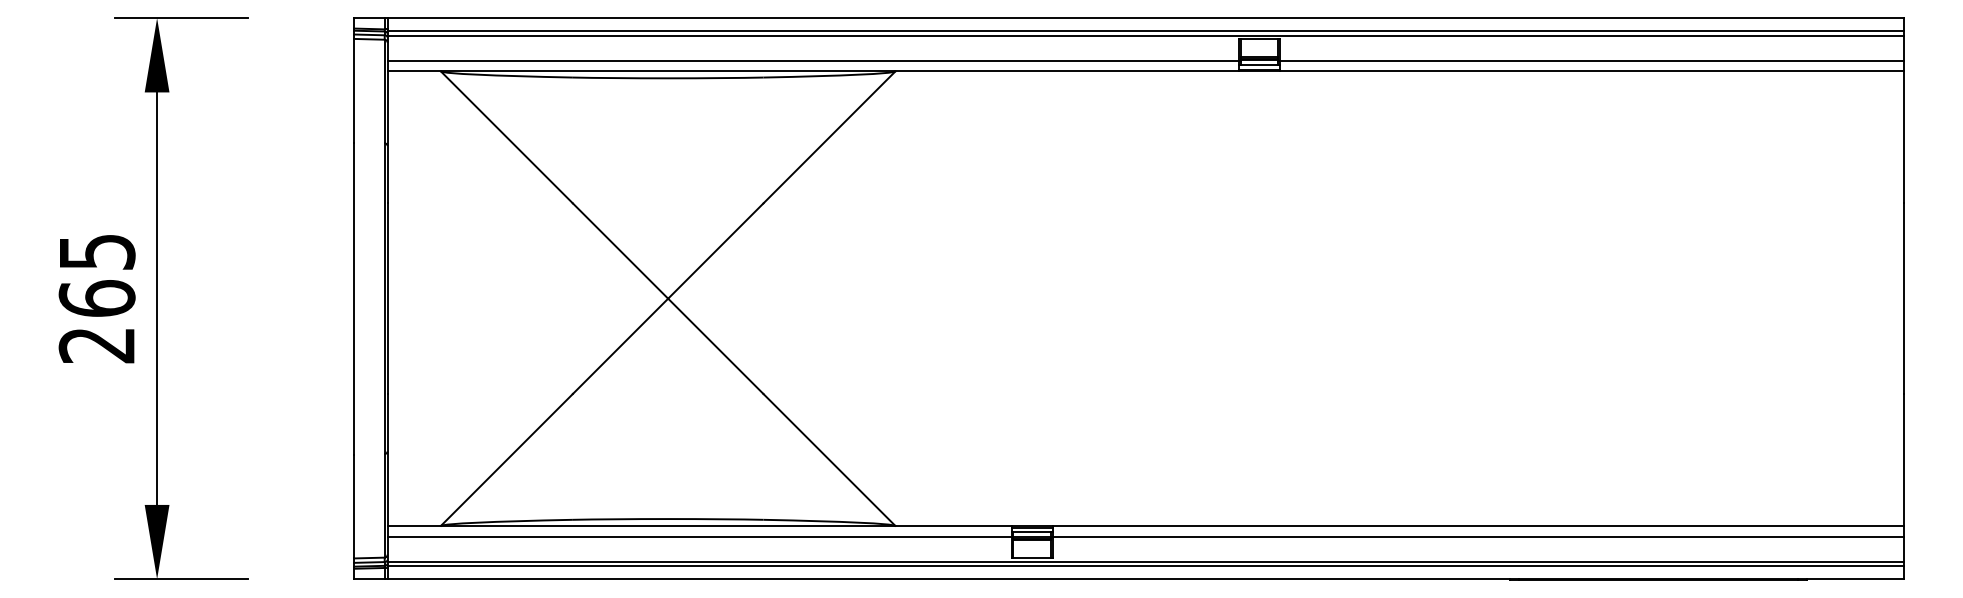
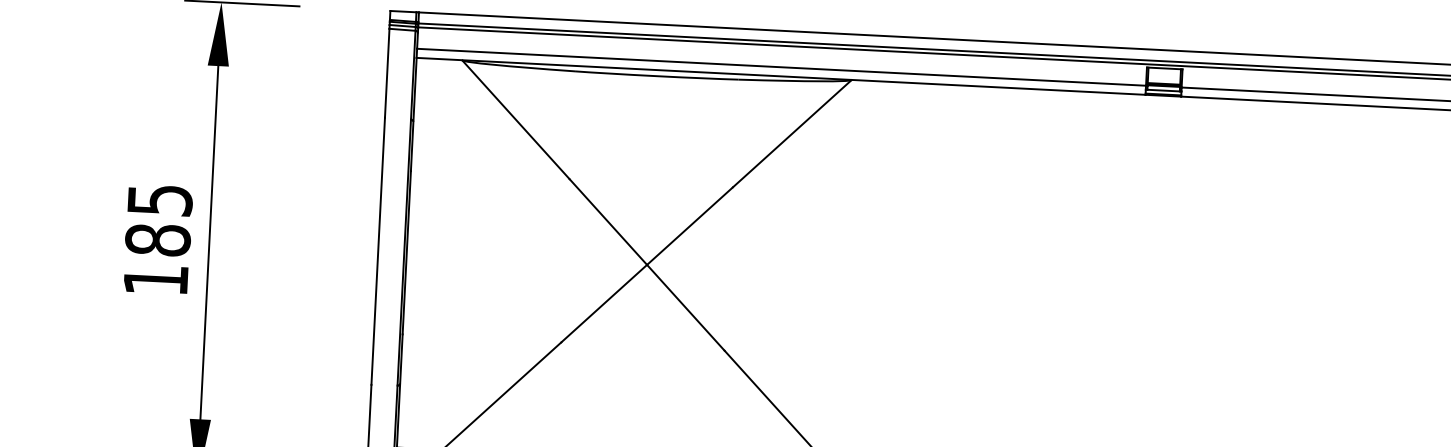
text: (96, 321) -> (156, 259), 265 -> 185

